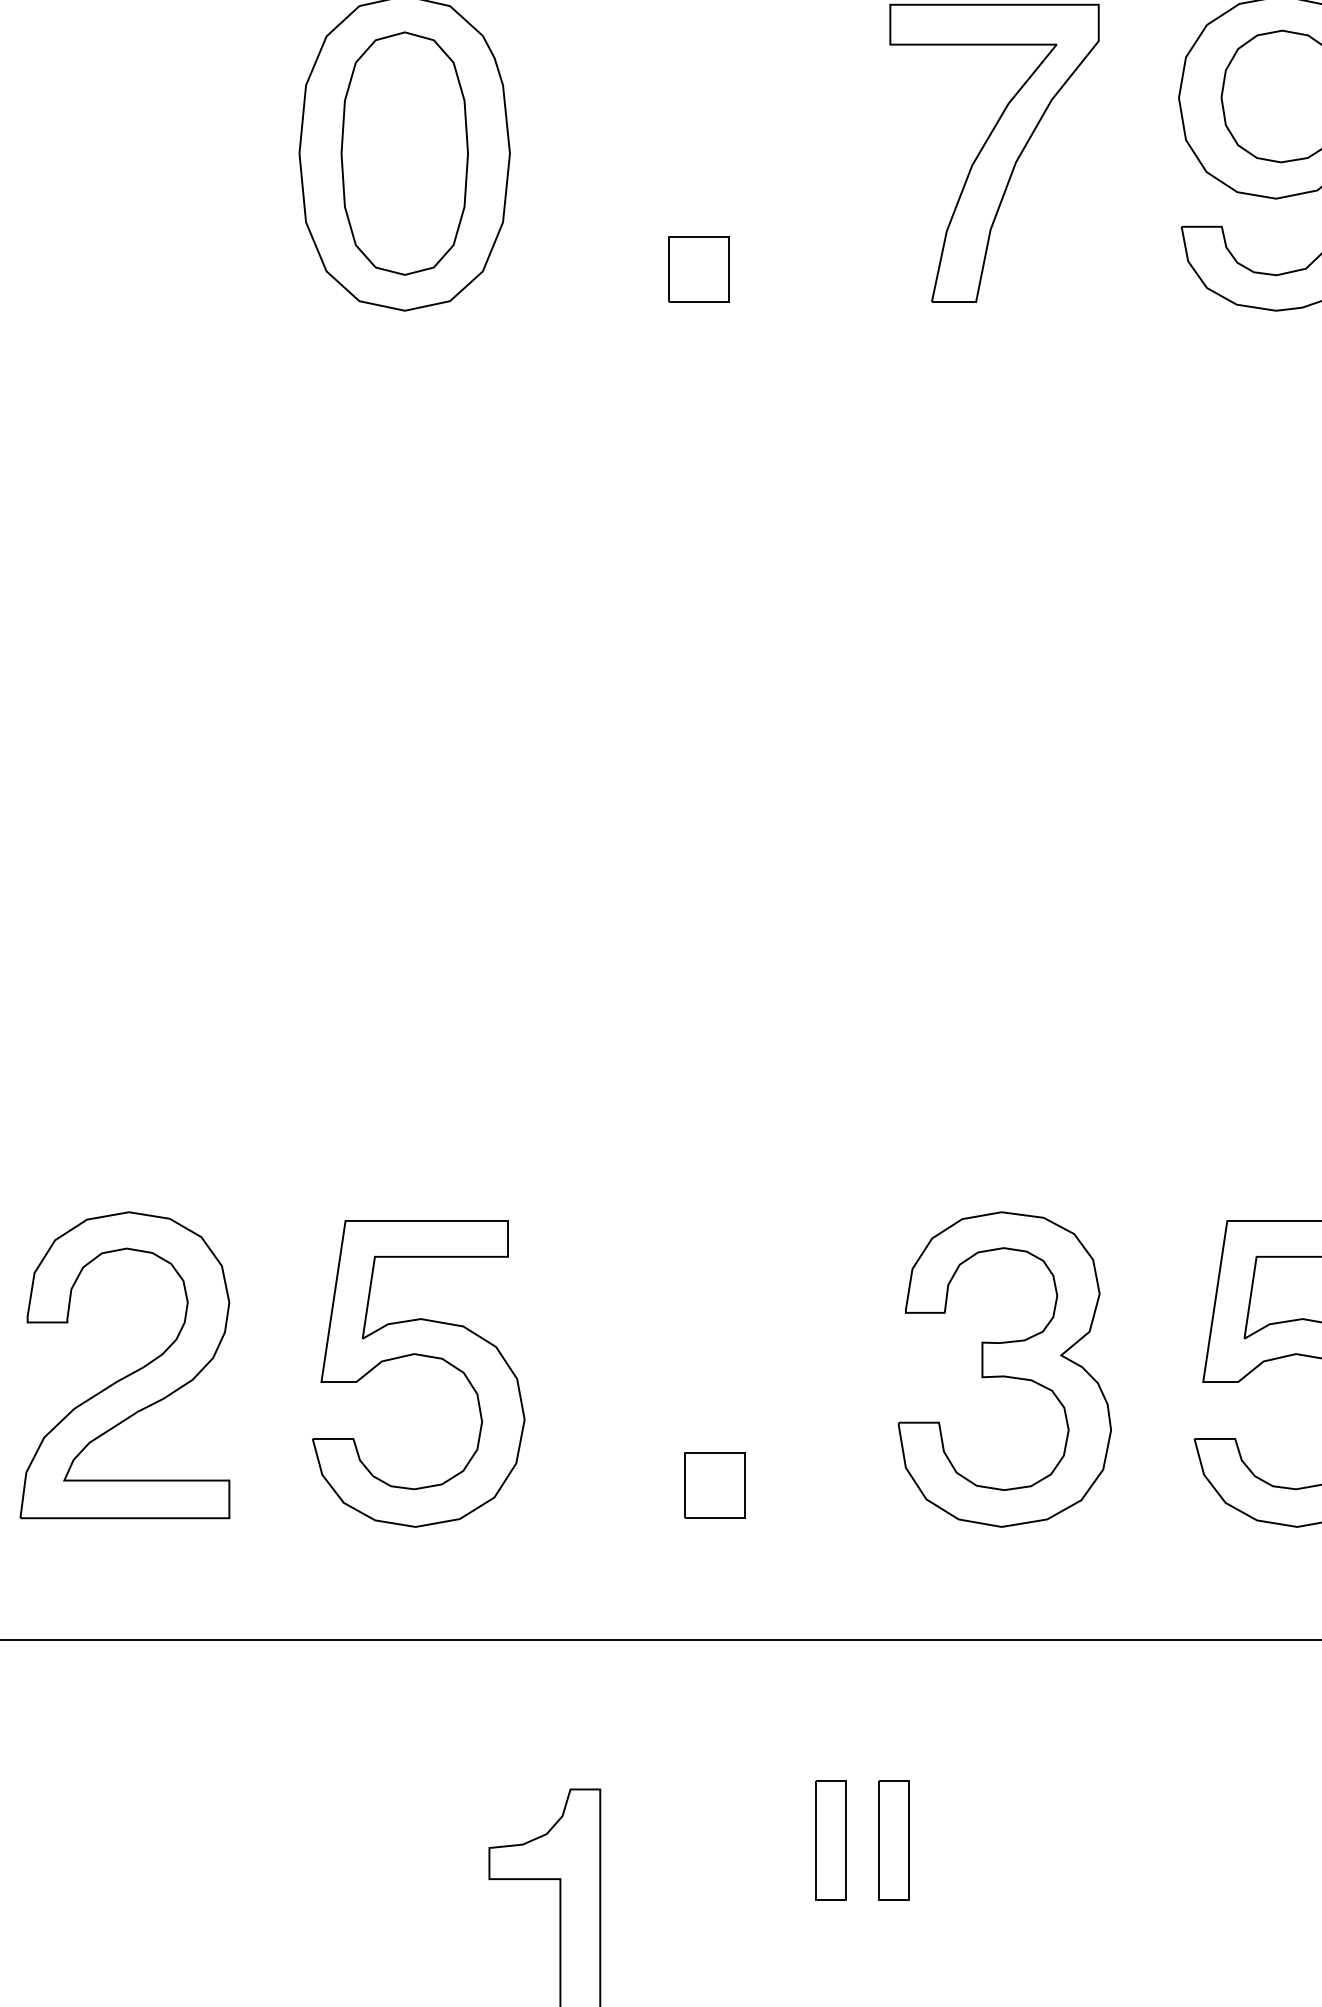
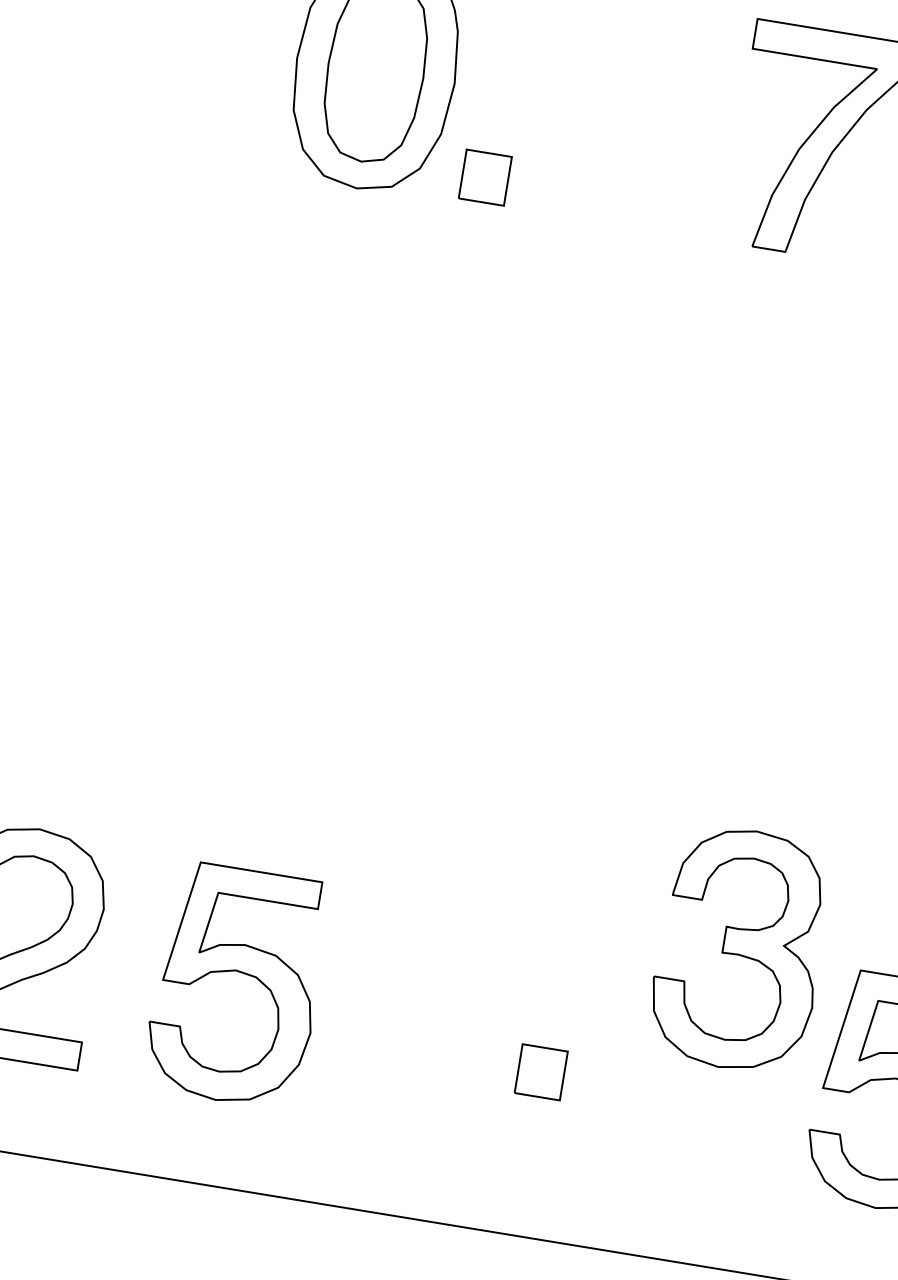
part: (698, 269) -> (485, 177), moved
part: (1004, 1369) -> (739, 949), moved
part: (714, 1485) -> (540, 1072), moved

